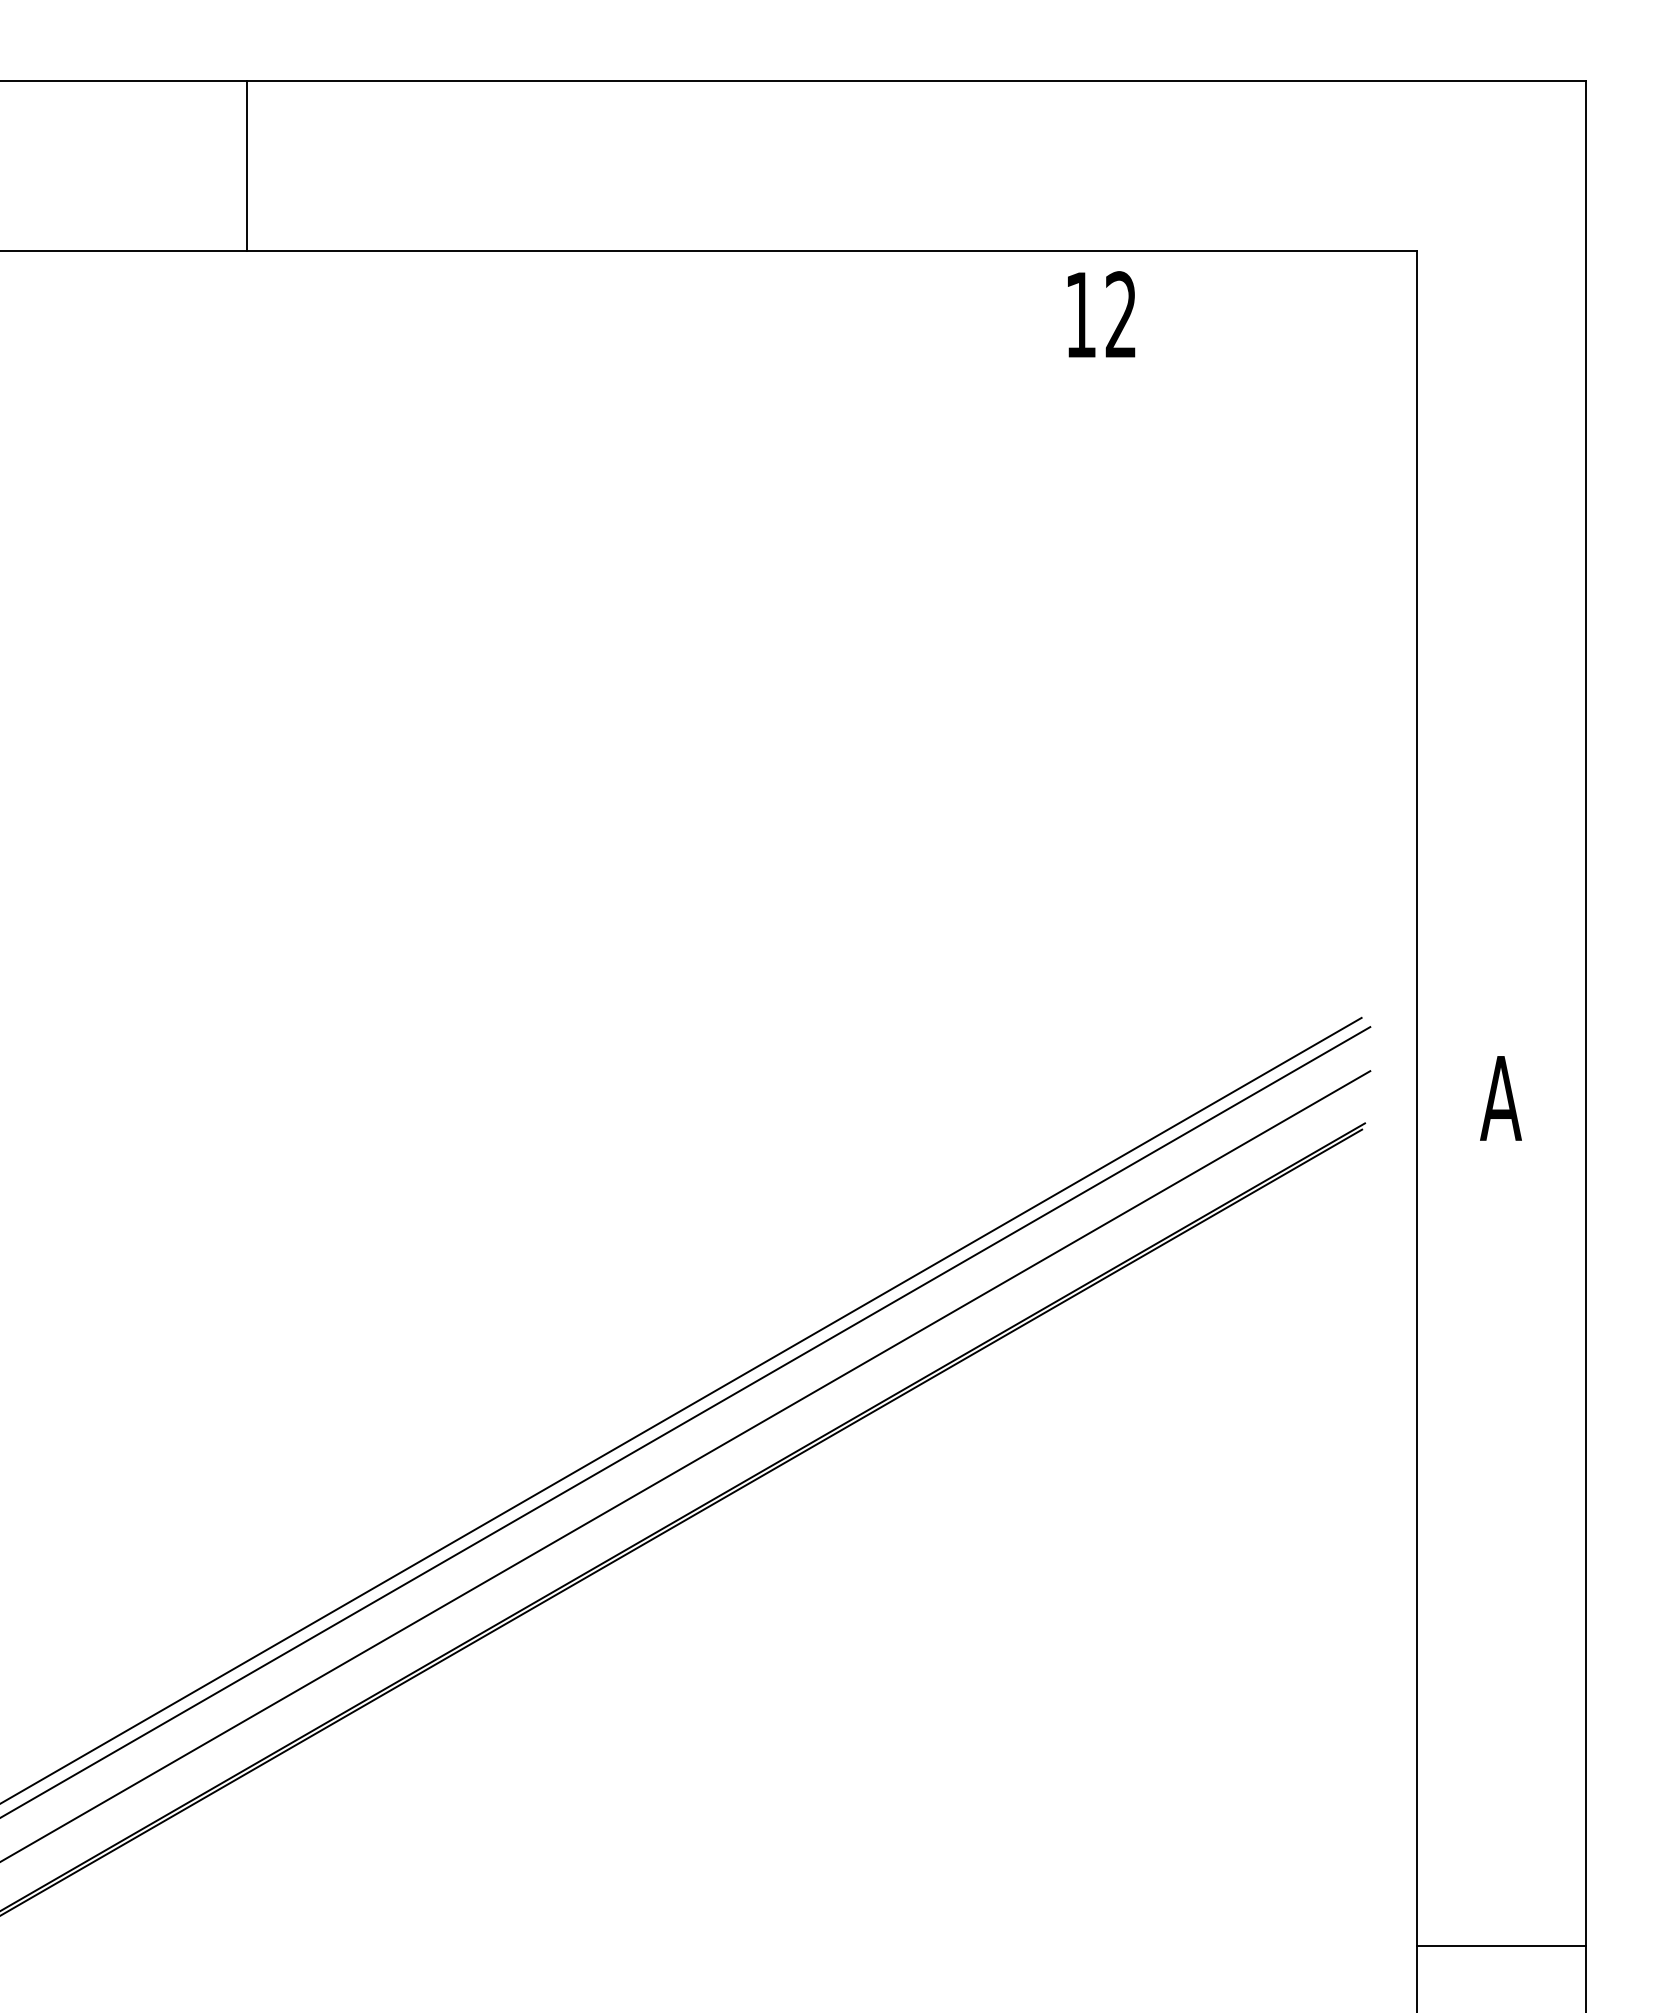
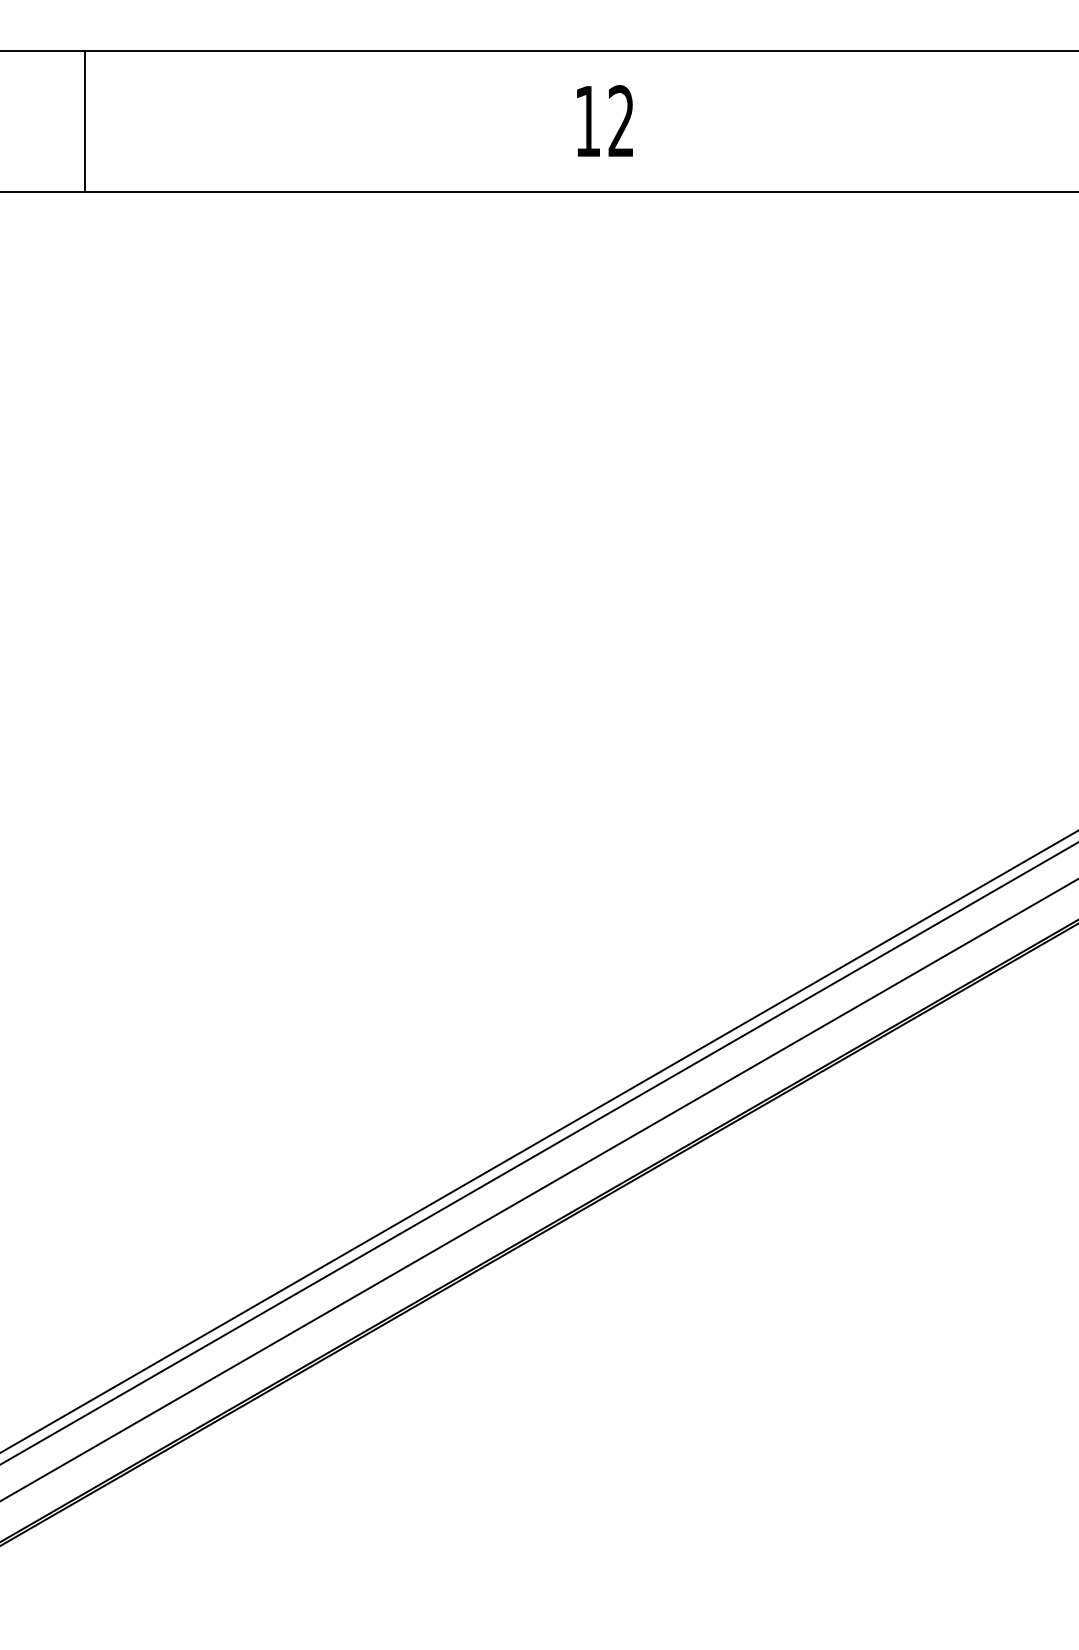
line: (247, 165) -> (85, 121), moved
text: (1101, 314) -> (605, 121), moved

